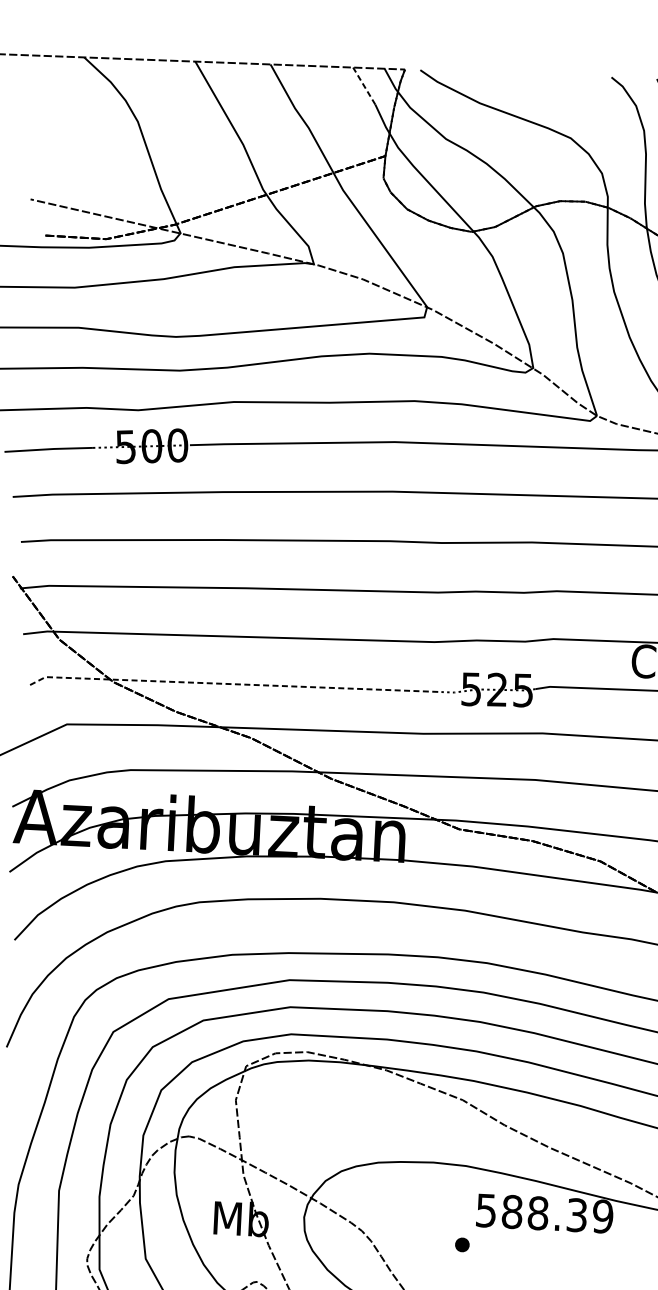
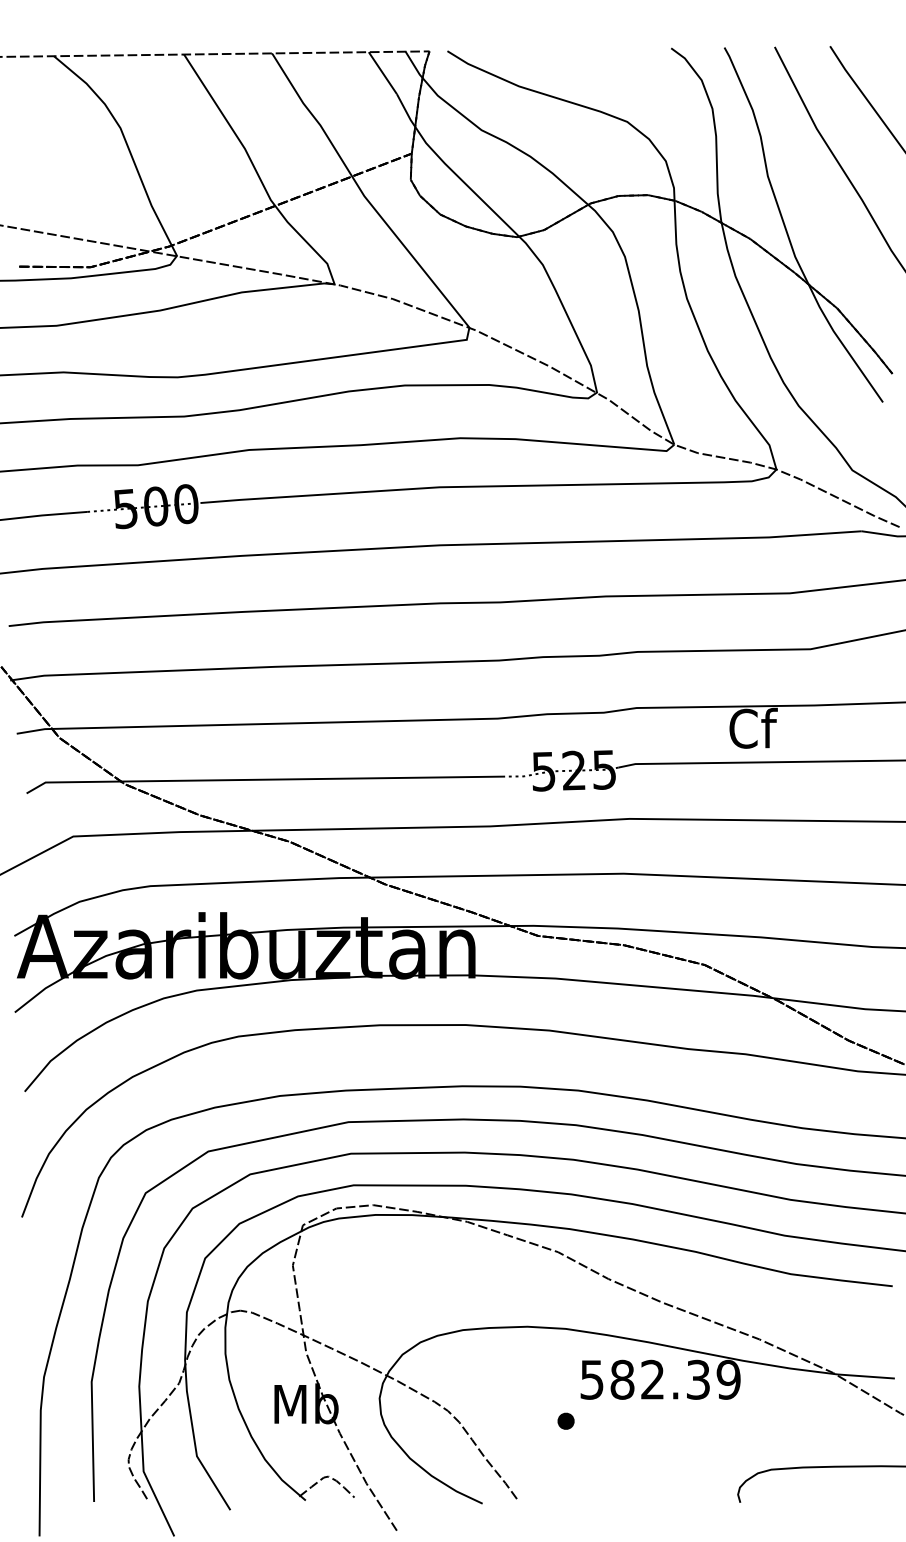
line: (363, 85) -> (382, 72), dashed -> solid
line: (231, 683) -> (263, 779), dashed -> solid
text: (537, 1212) -> (652, 1379), 588.39 -> 582.39

